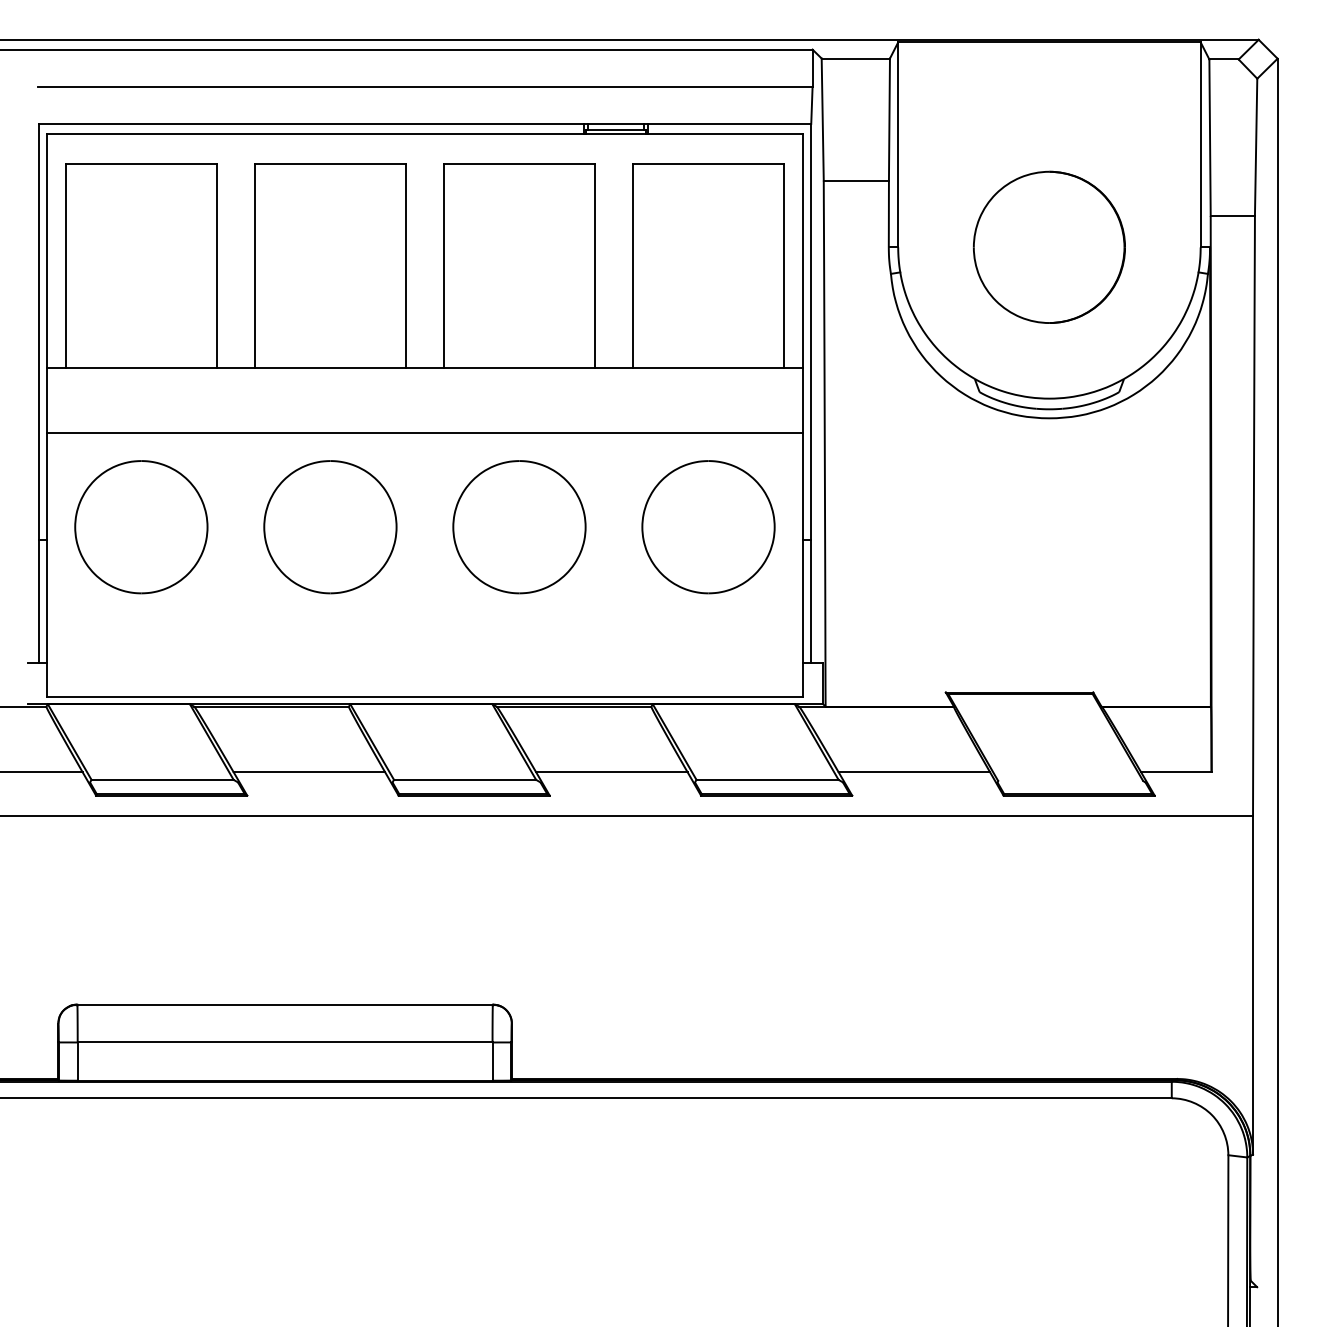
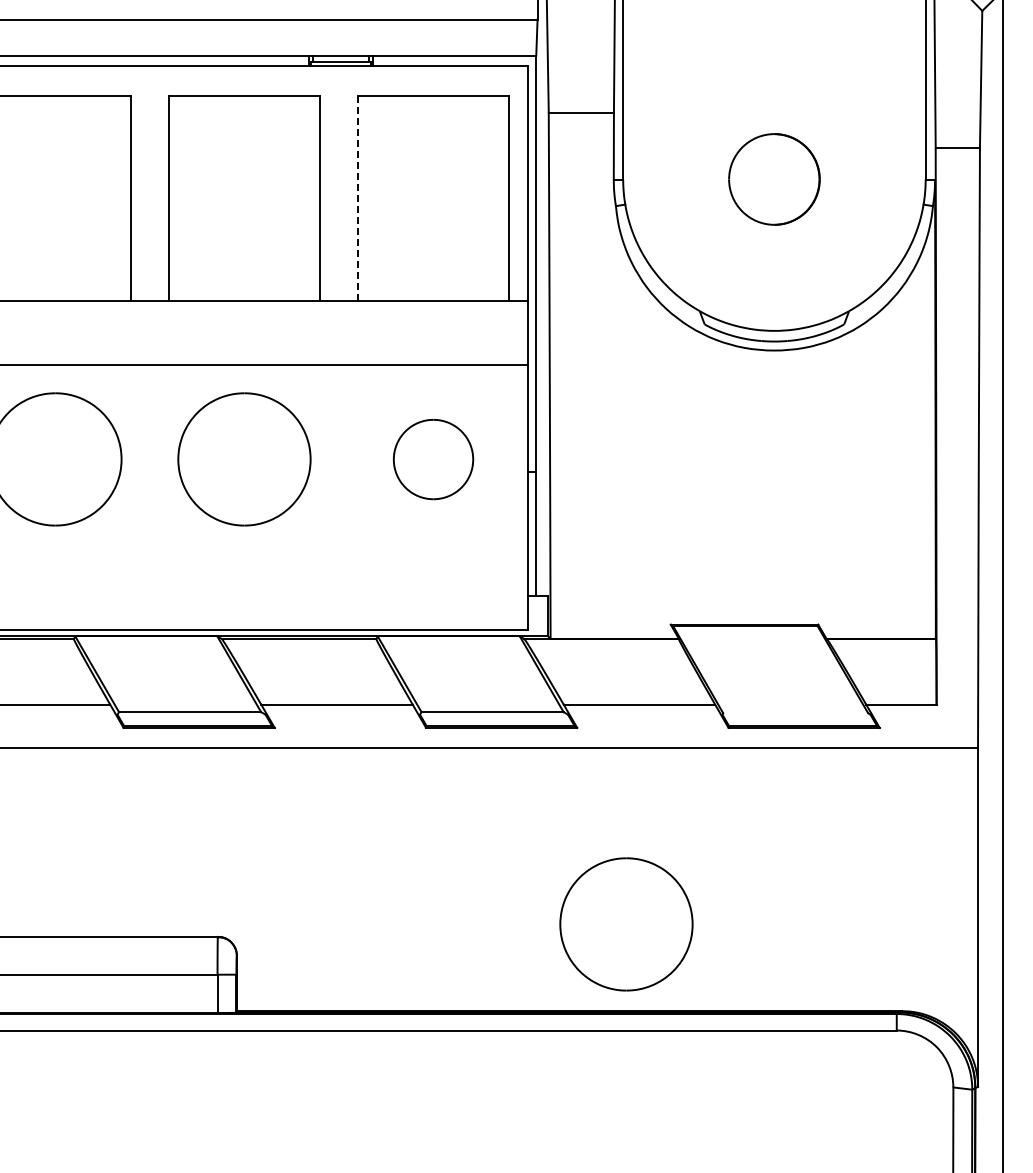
part: (1049, 246) -> (774, 178), size x0.6
line: (632, 265) -> (357, 197), solid -> dashed
part: (708, 527) -> (433, 459), size x0.6
part: (901, 992) -> (626, 924), added

